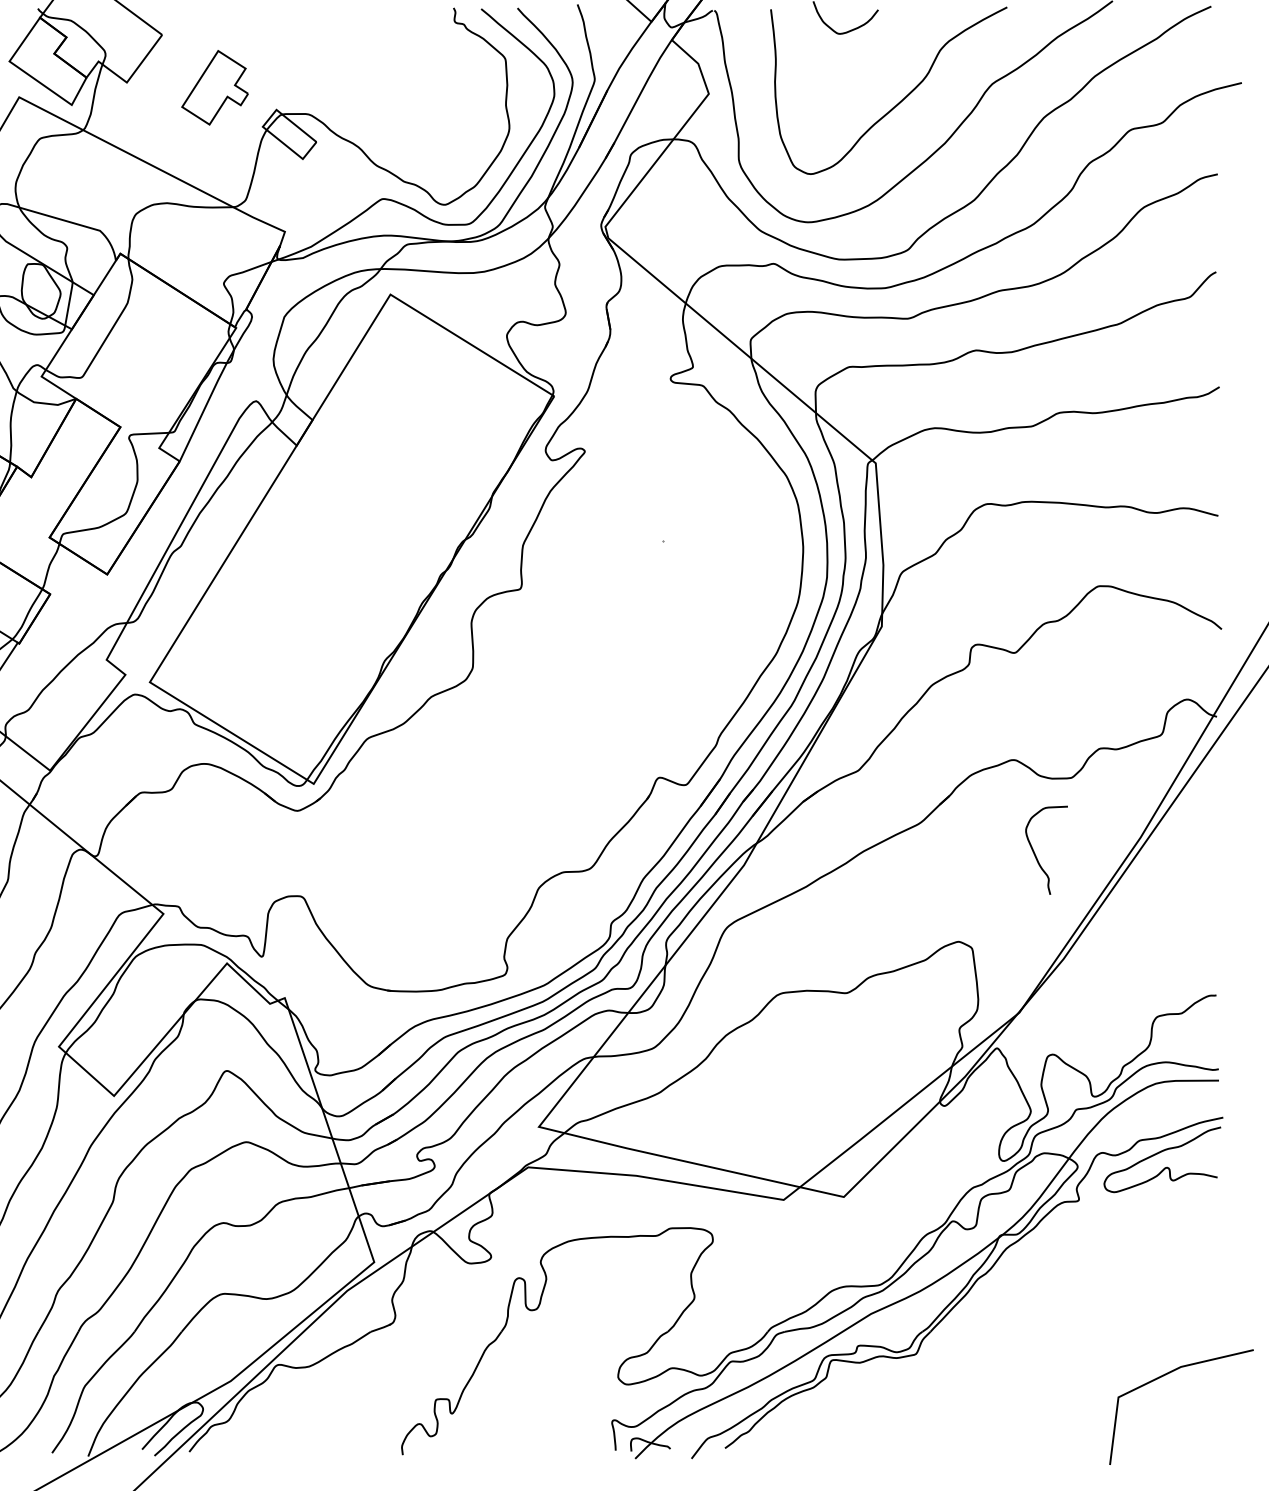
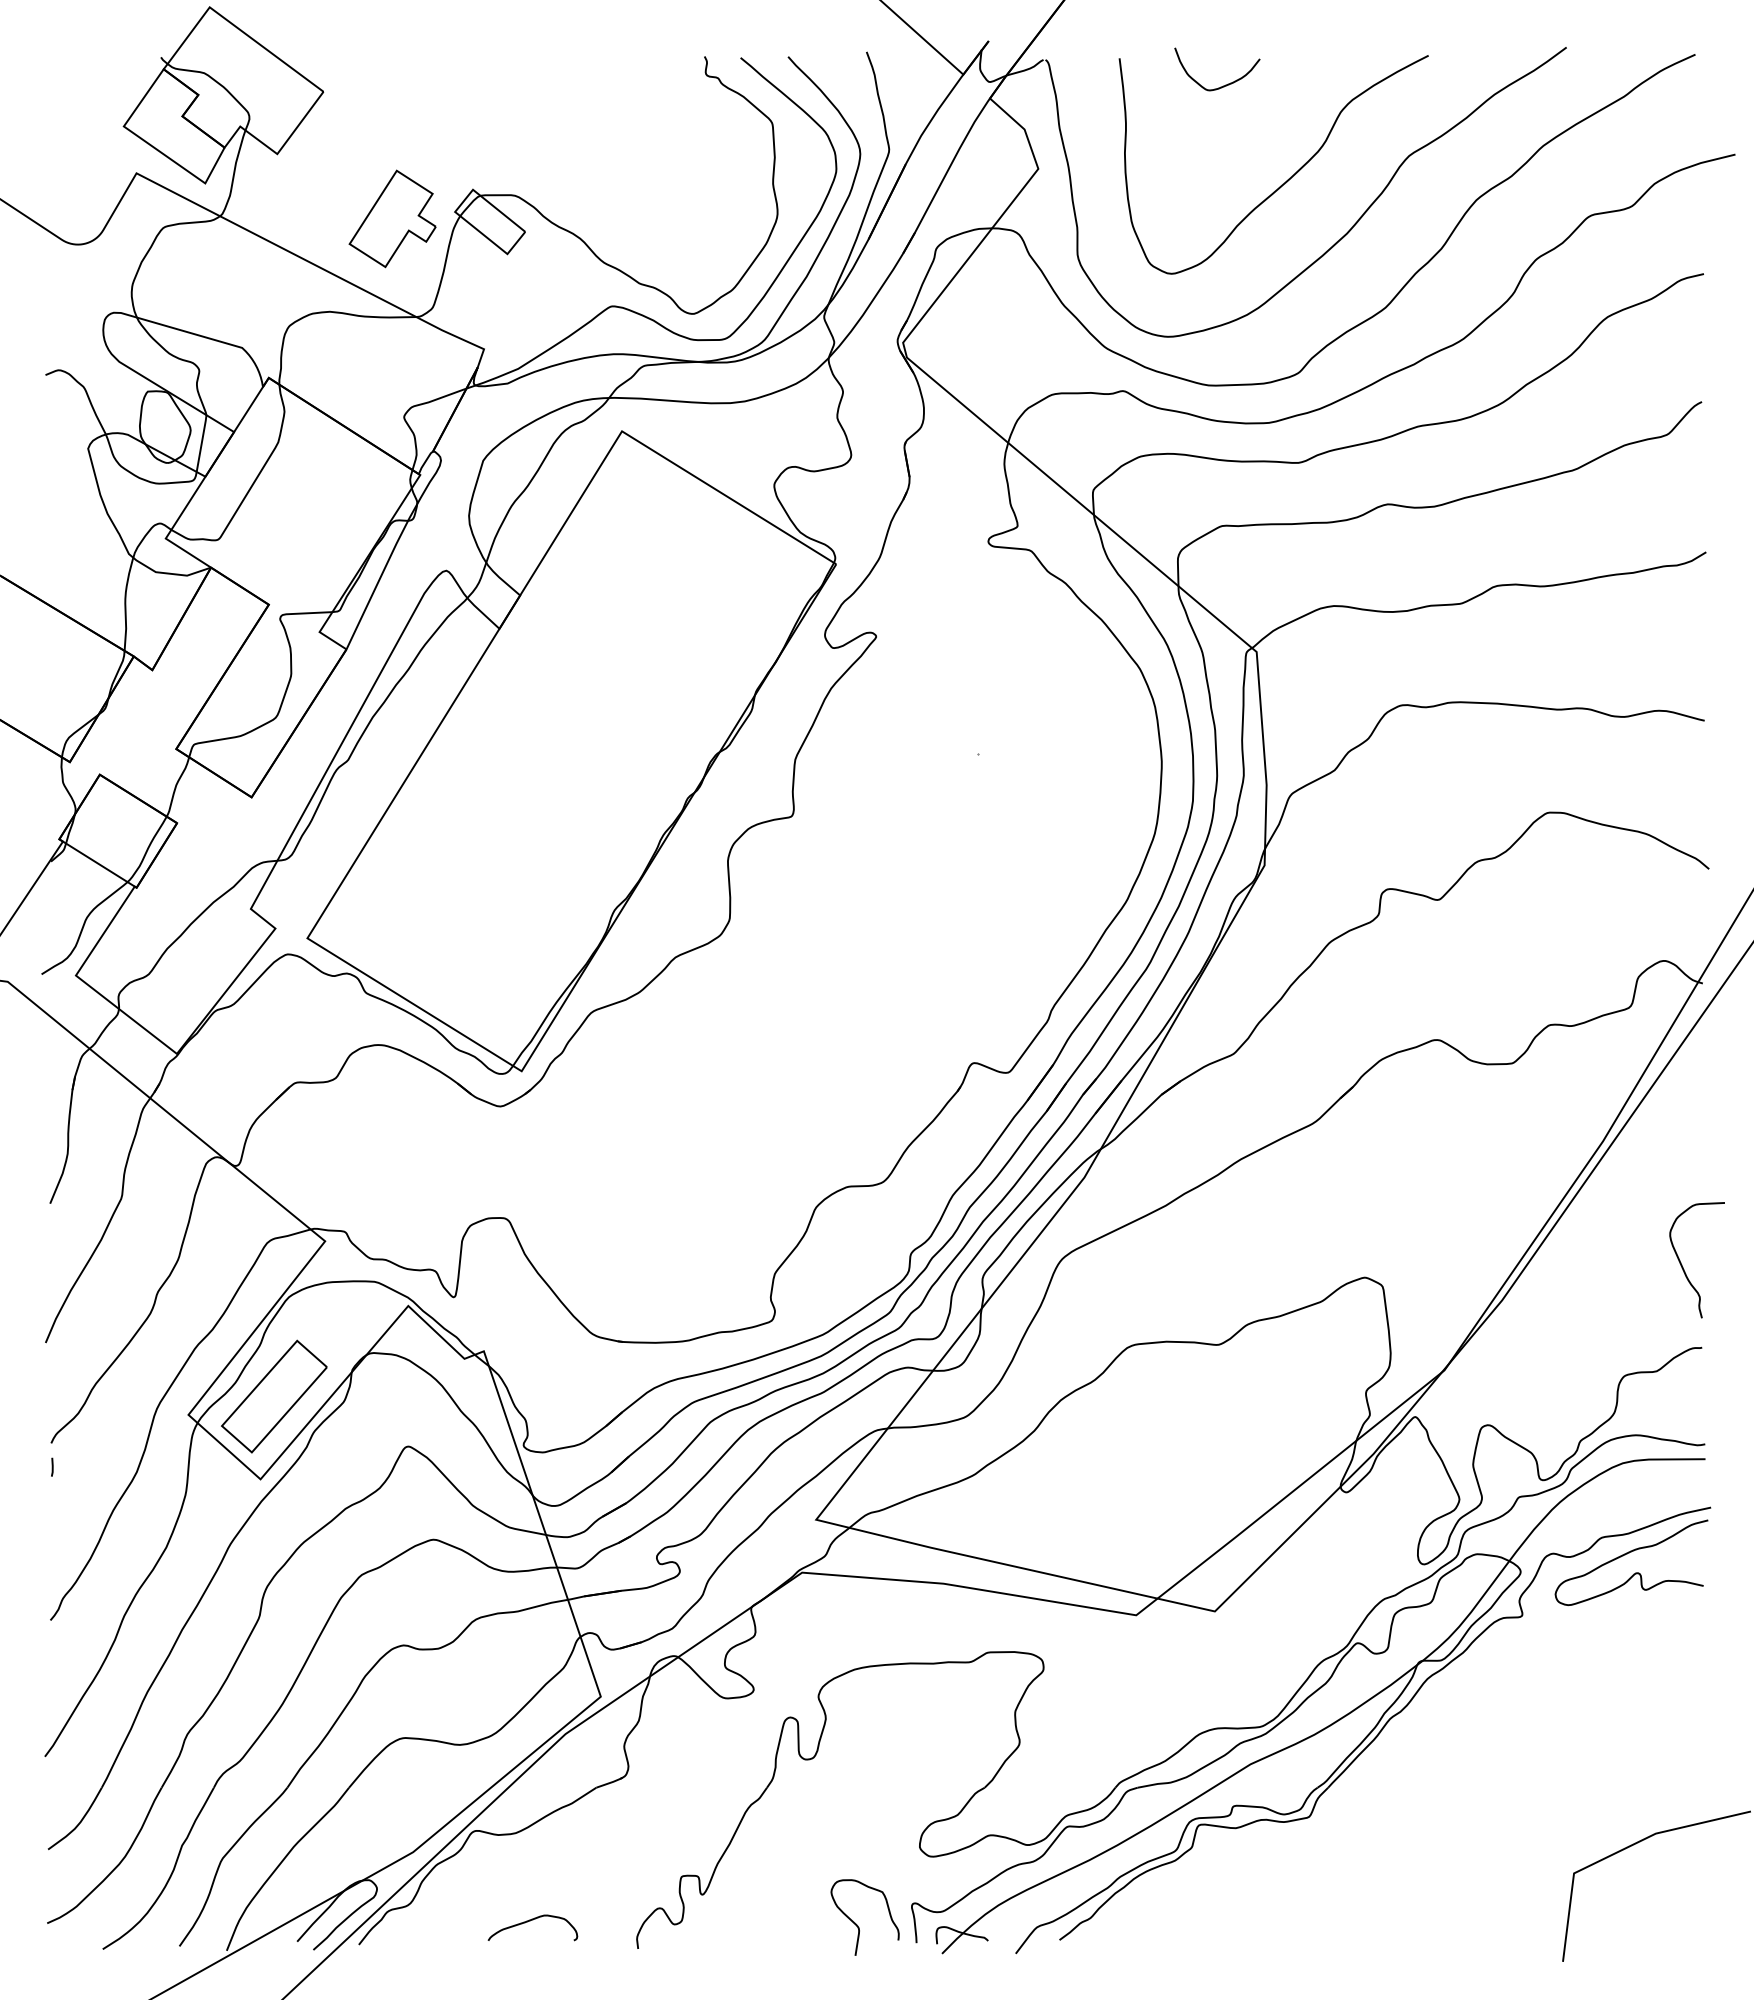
part: (214, 87) -> (392, 218), moved
curve: (1035, 853) -> (1682, 1264), moved
part: (124, 1032) -> (274, 1396), added
curve: (320, 1434) -> (530, 1921), added
curve: (570, 1436) -> (857, 1924), added

